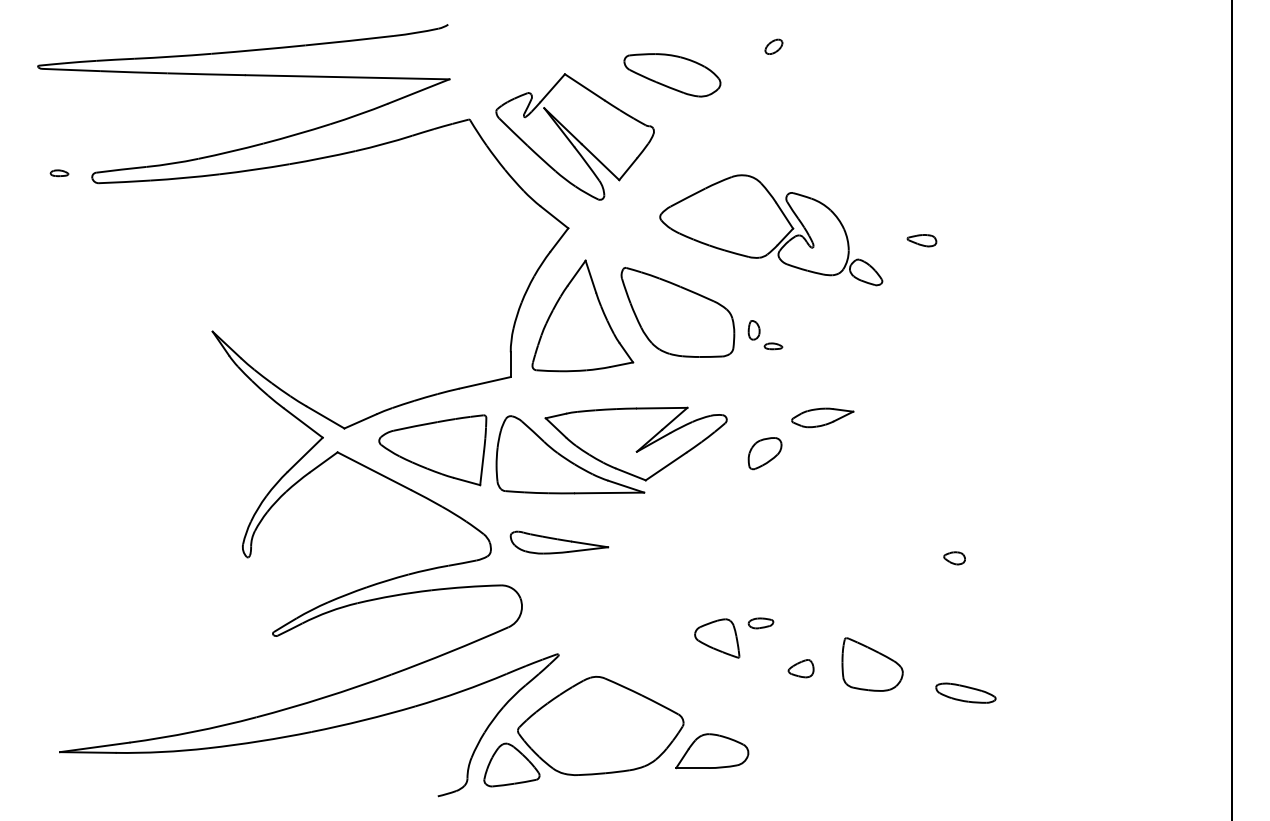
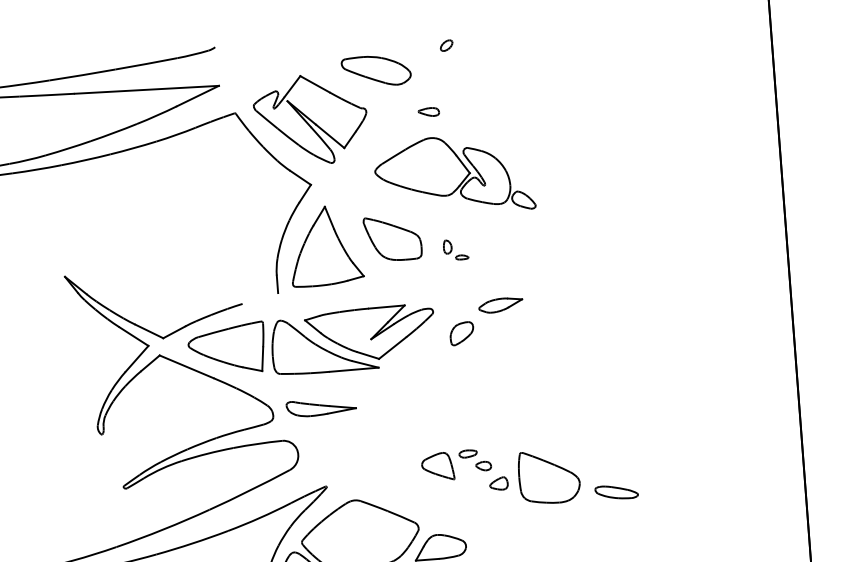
part: (921, 240) -> (428, 112), moved
part: (677, 312) -> (392, 238), size x0.7
line: (484, 382) -> (259, 298), removed
part: (954, 558) -> (483, 466), moved
part: (872, 664) -> (549, 477), size x1.4

